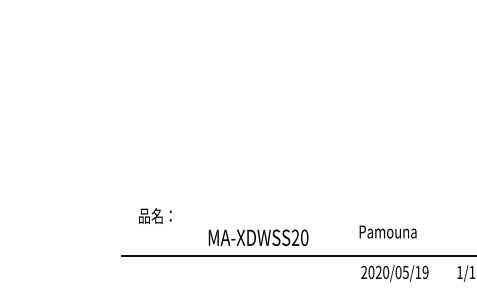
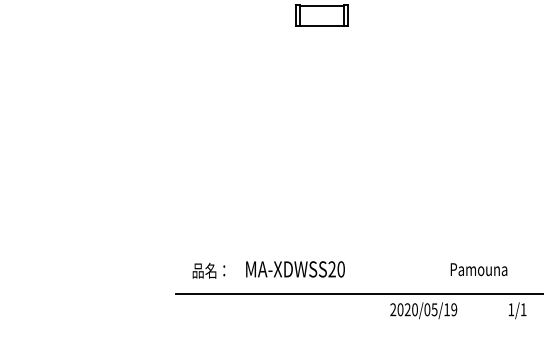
text: (154, 215) -> (208, 270), moved
text: (387, 231) -> (478, 269), moved
text: (258, 237) -> (295, 269), moved
text: (394, 273) -> (423, 310), moved

